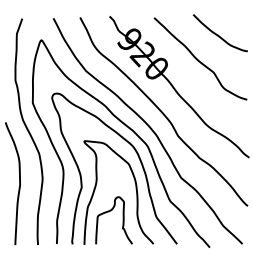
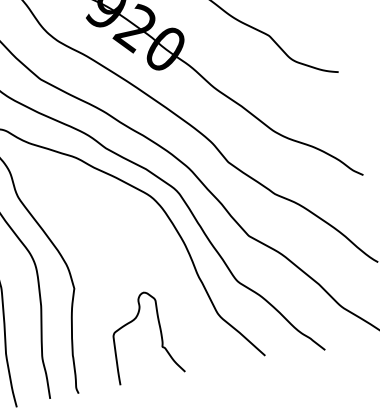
curve: (135, 189) -> (171, 272), removed

